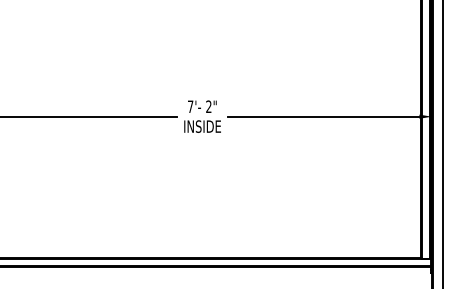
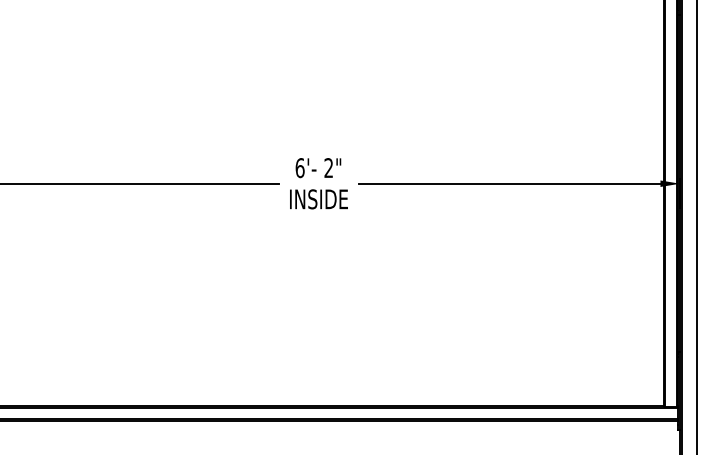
text: (190, 106) -> (299, 167), 7'- -> 6'-

